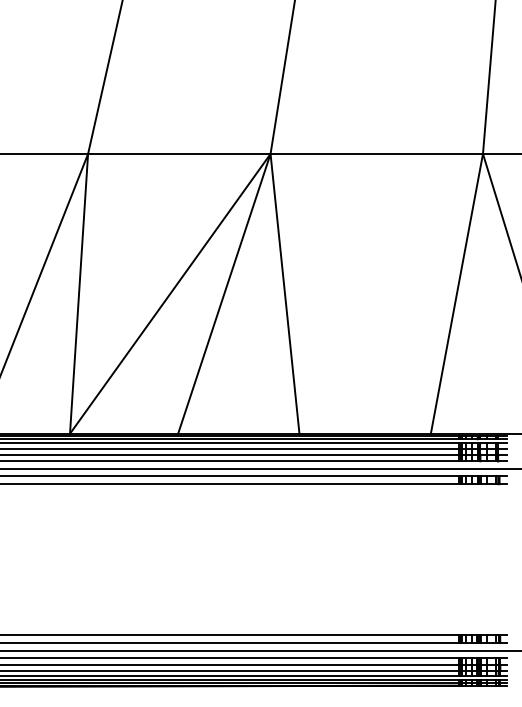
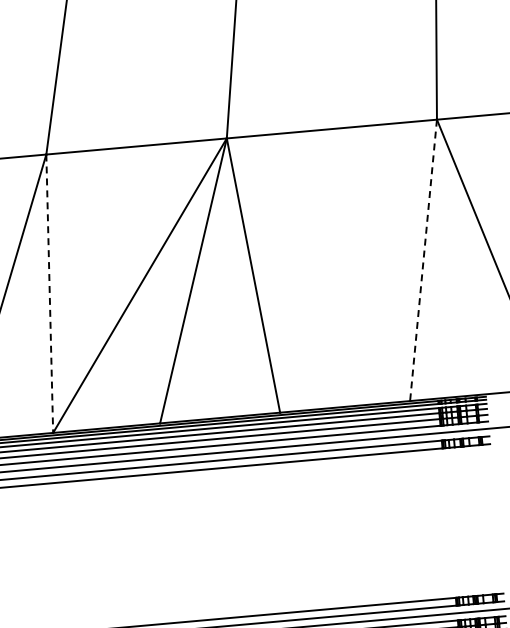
line: (79, 294) -> (50, 294), solid -> dashed
line: (456, 294) -> (423, 261), solid -> dashed

